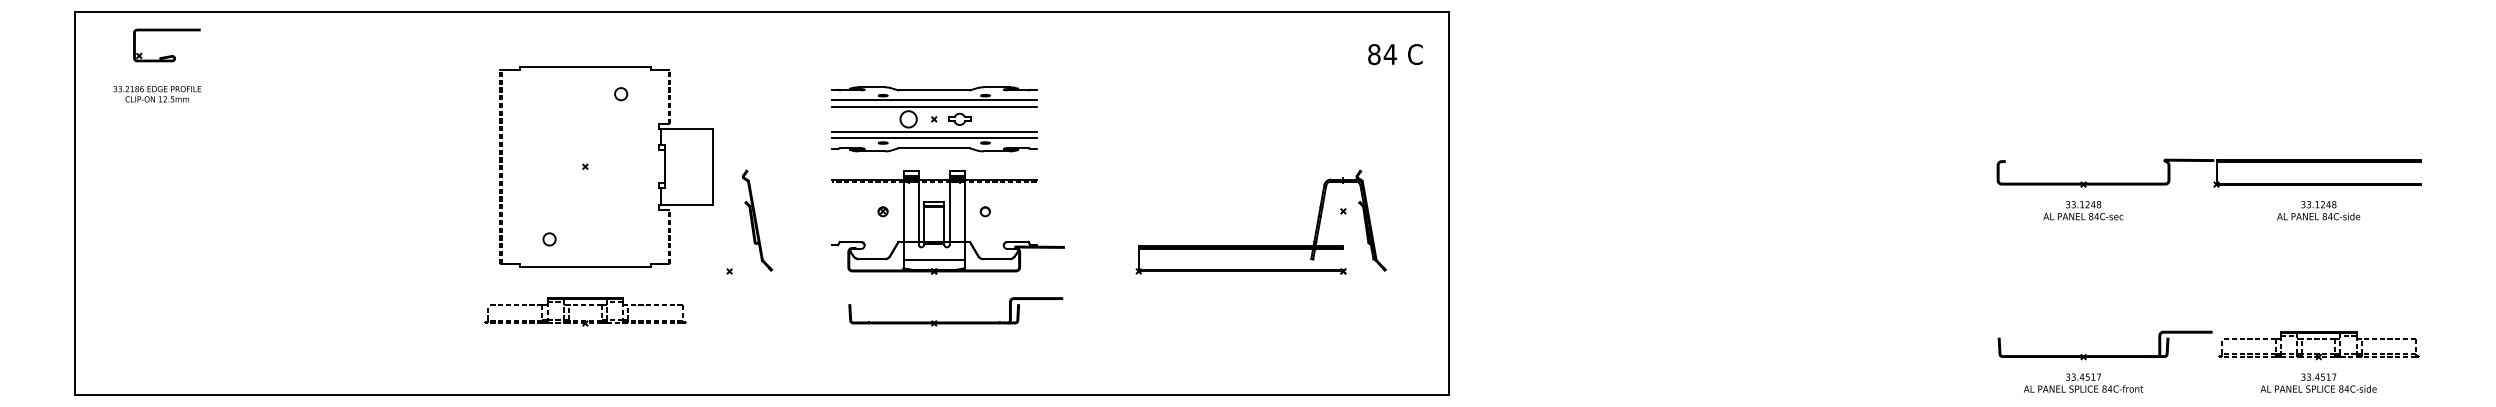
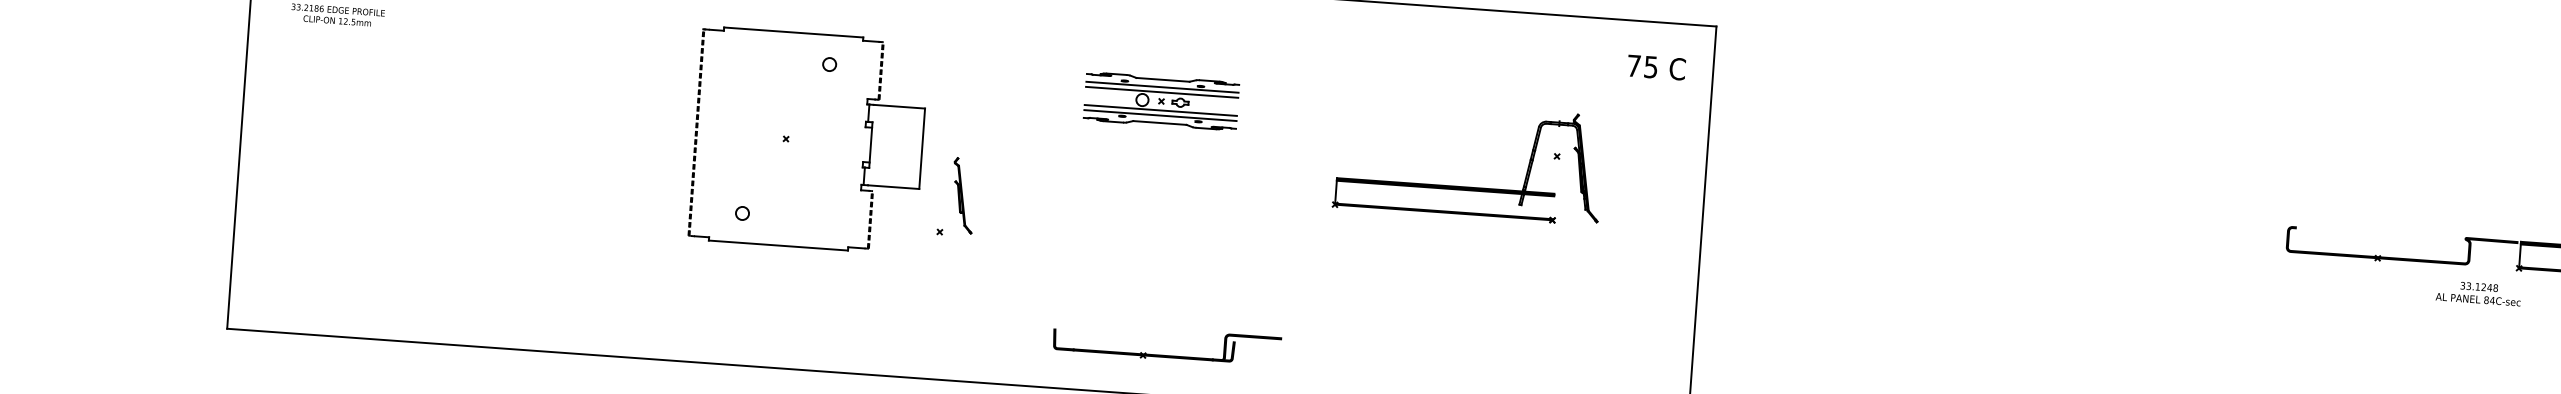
text: (1382, 54) -> (1642, 66), 84 -> 75
part: (934, 119) -> (1161, 101), size x0.7
part: (588, 165) -> (789, 137), moved
text: (2083, 210) -> (2478, 293), moved
part: (749, 221) -> (957, 195), size x0.7
part: (947, 222) -> (1167, 211), removed
part: (1260, 245) -> (1466, 186), moved
part: (585, 311) -> (776, 278), removed
part: (955, 321) -> (1165, 354), moved

